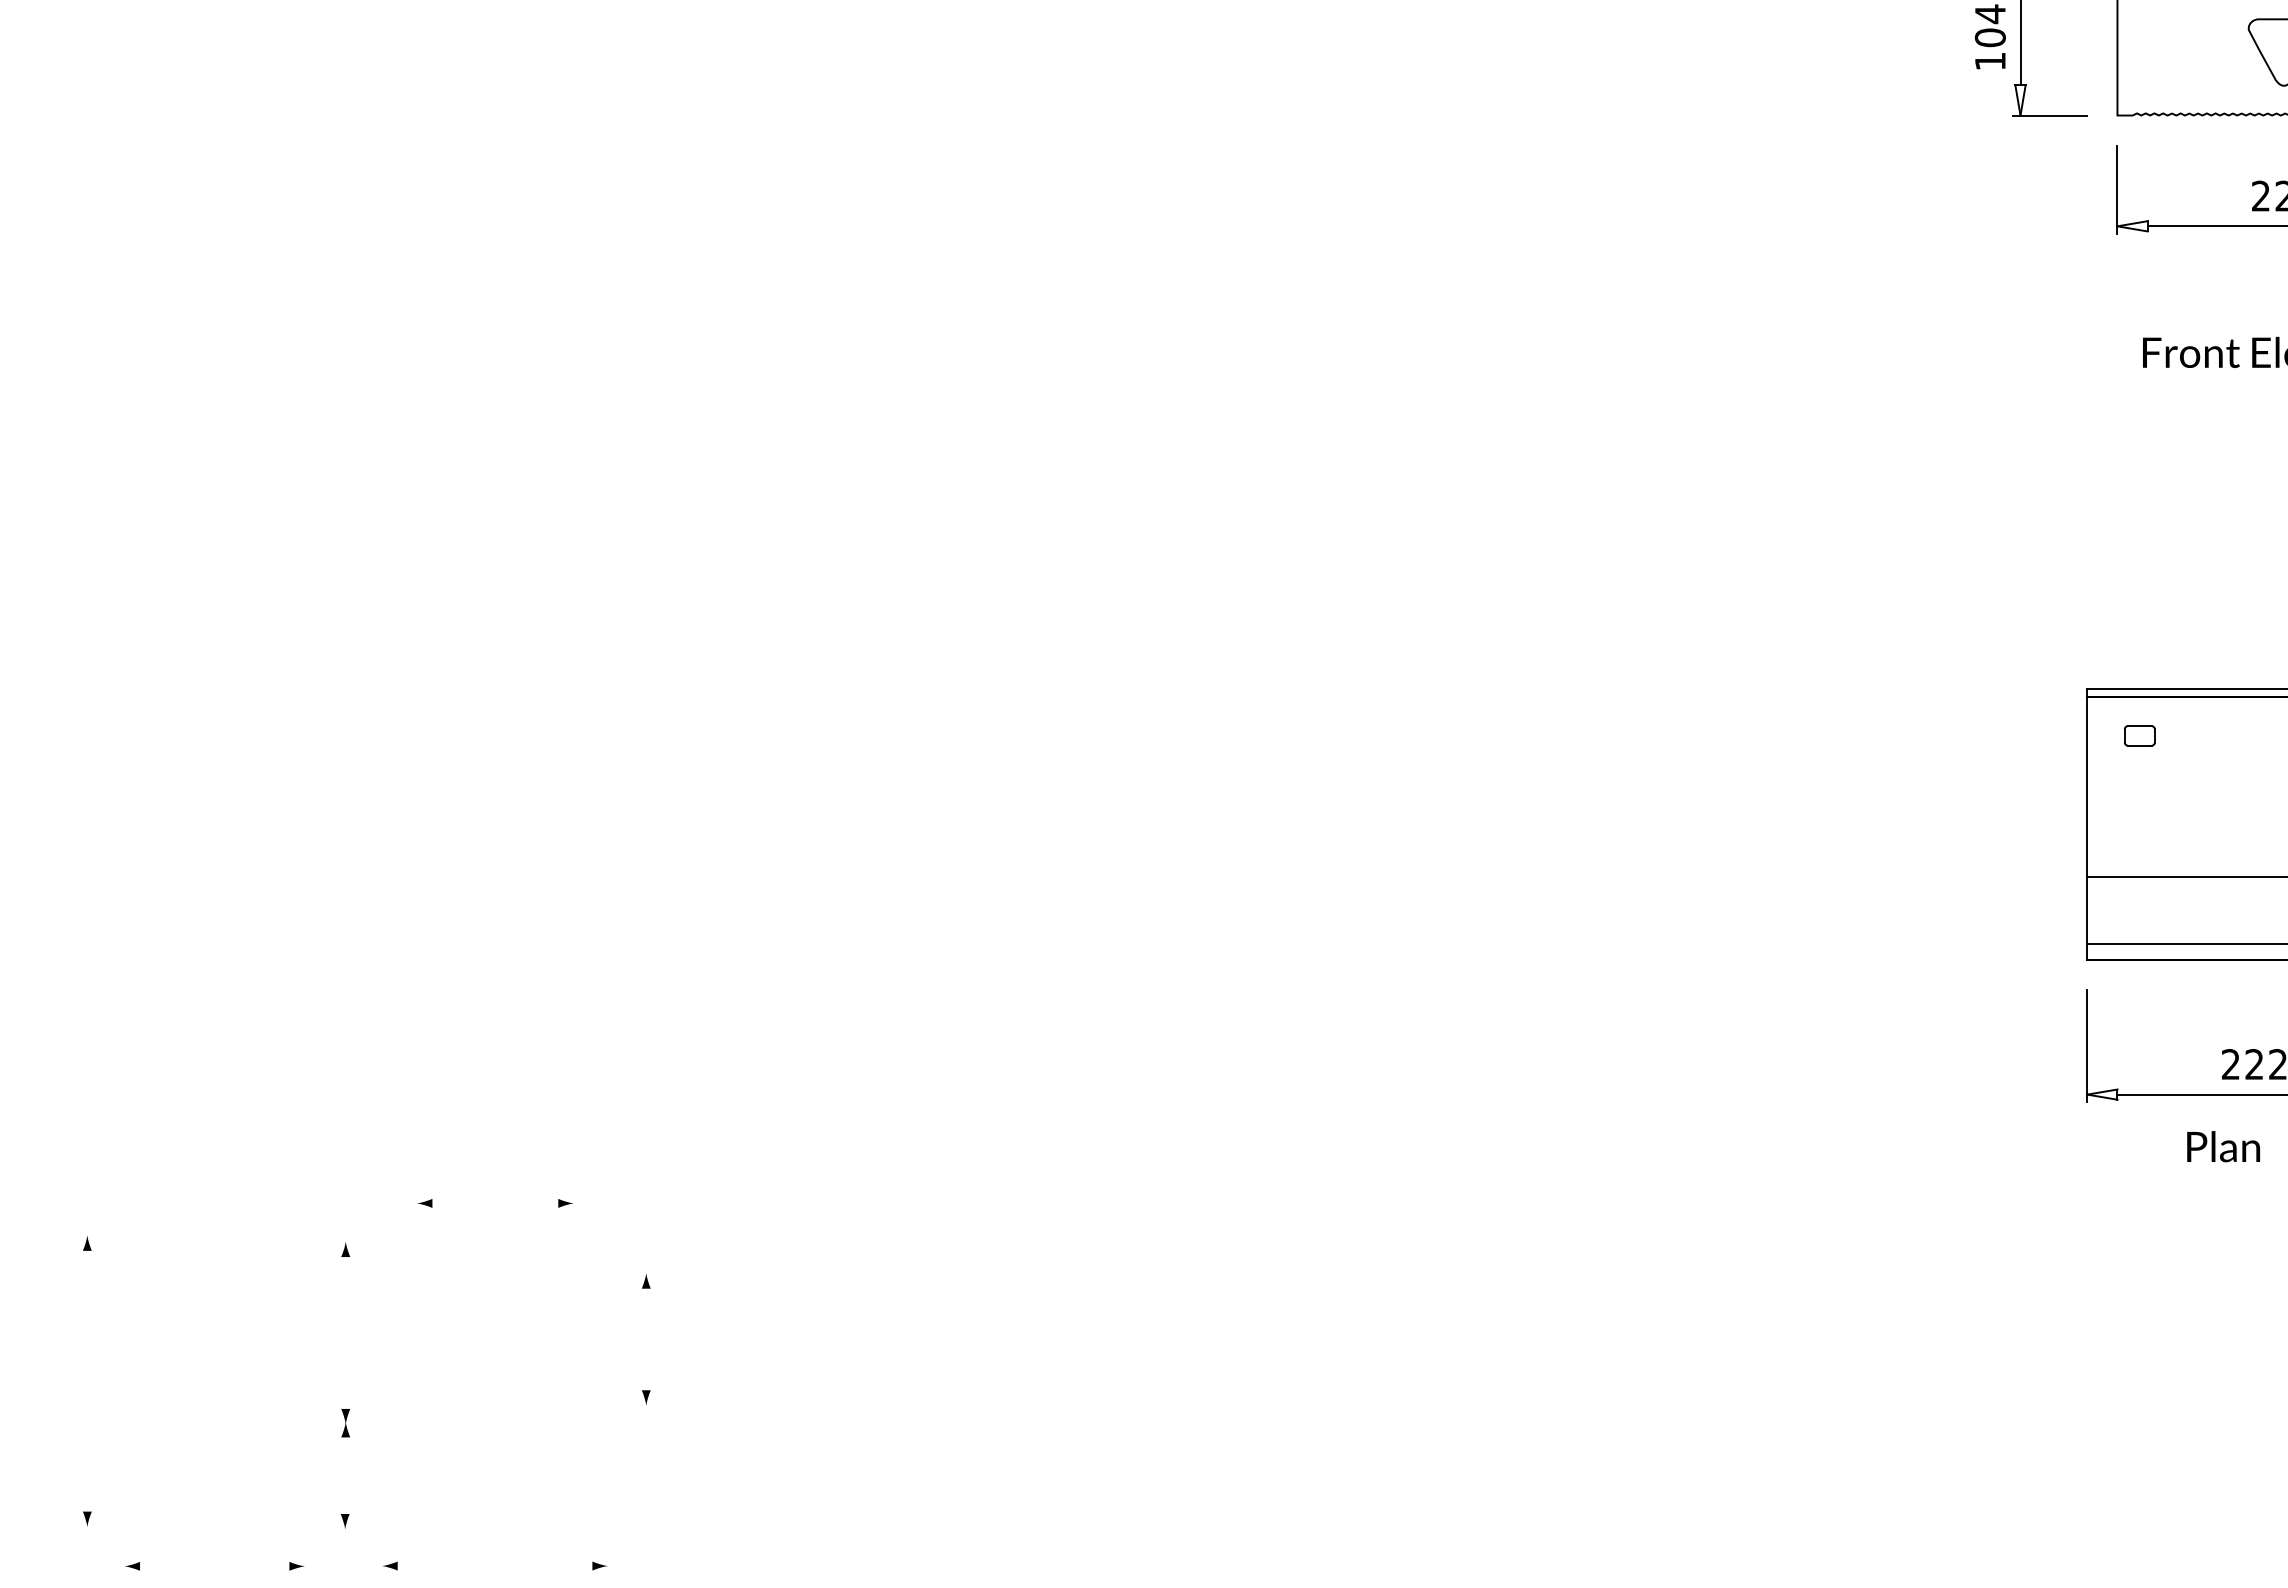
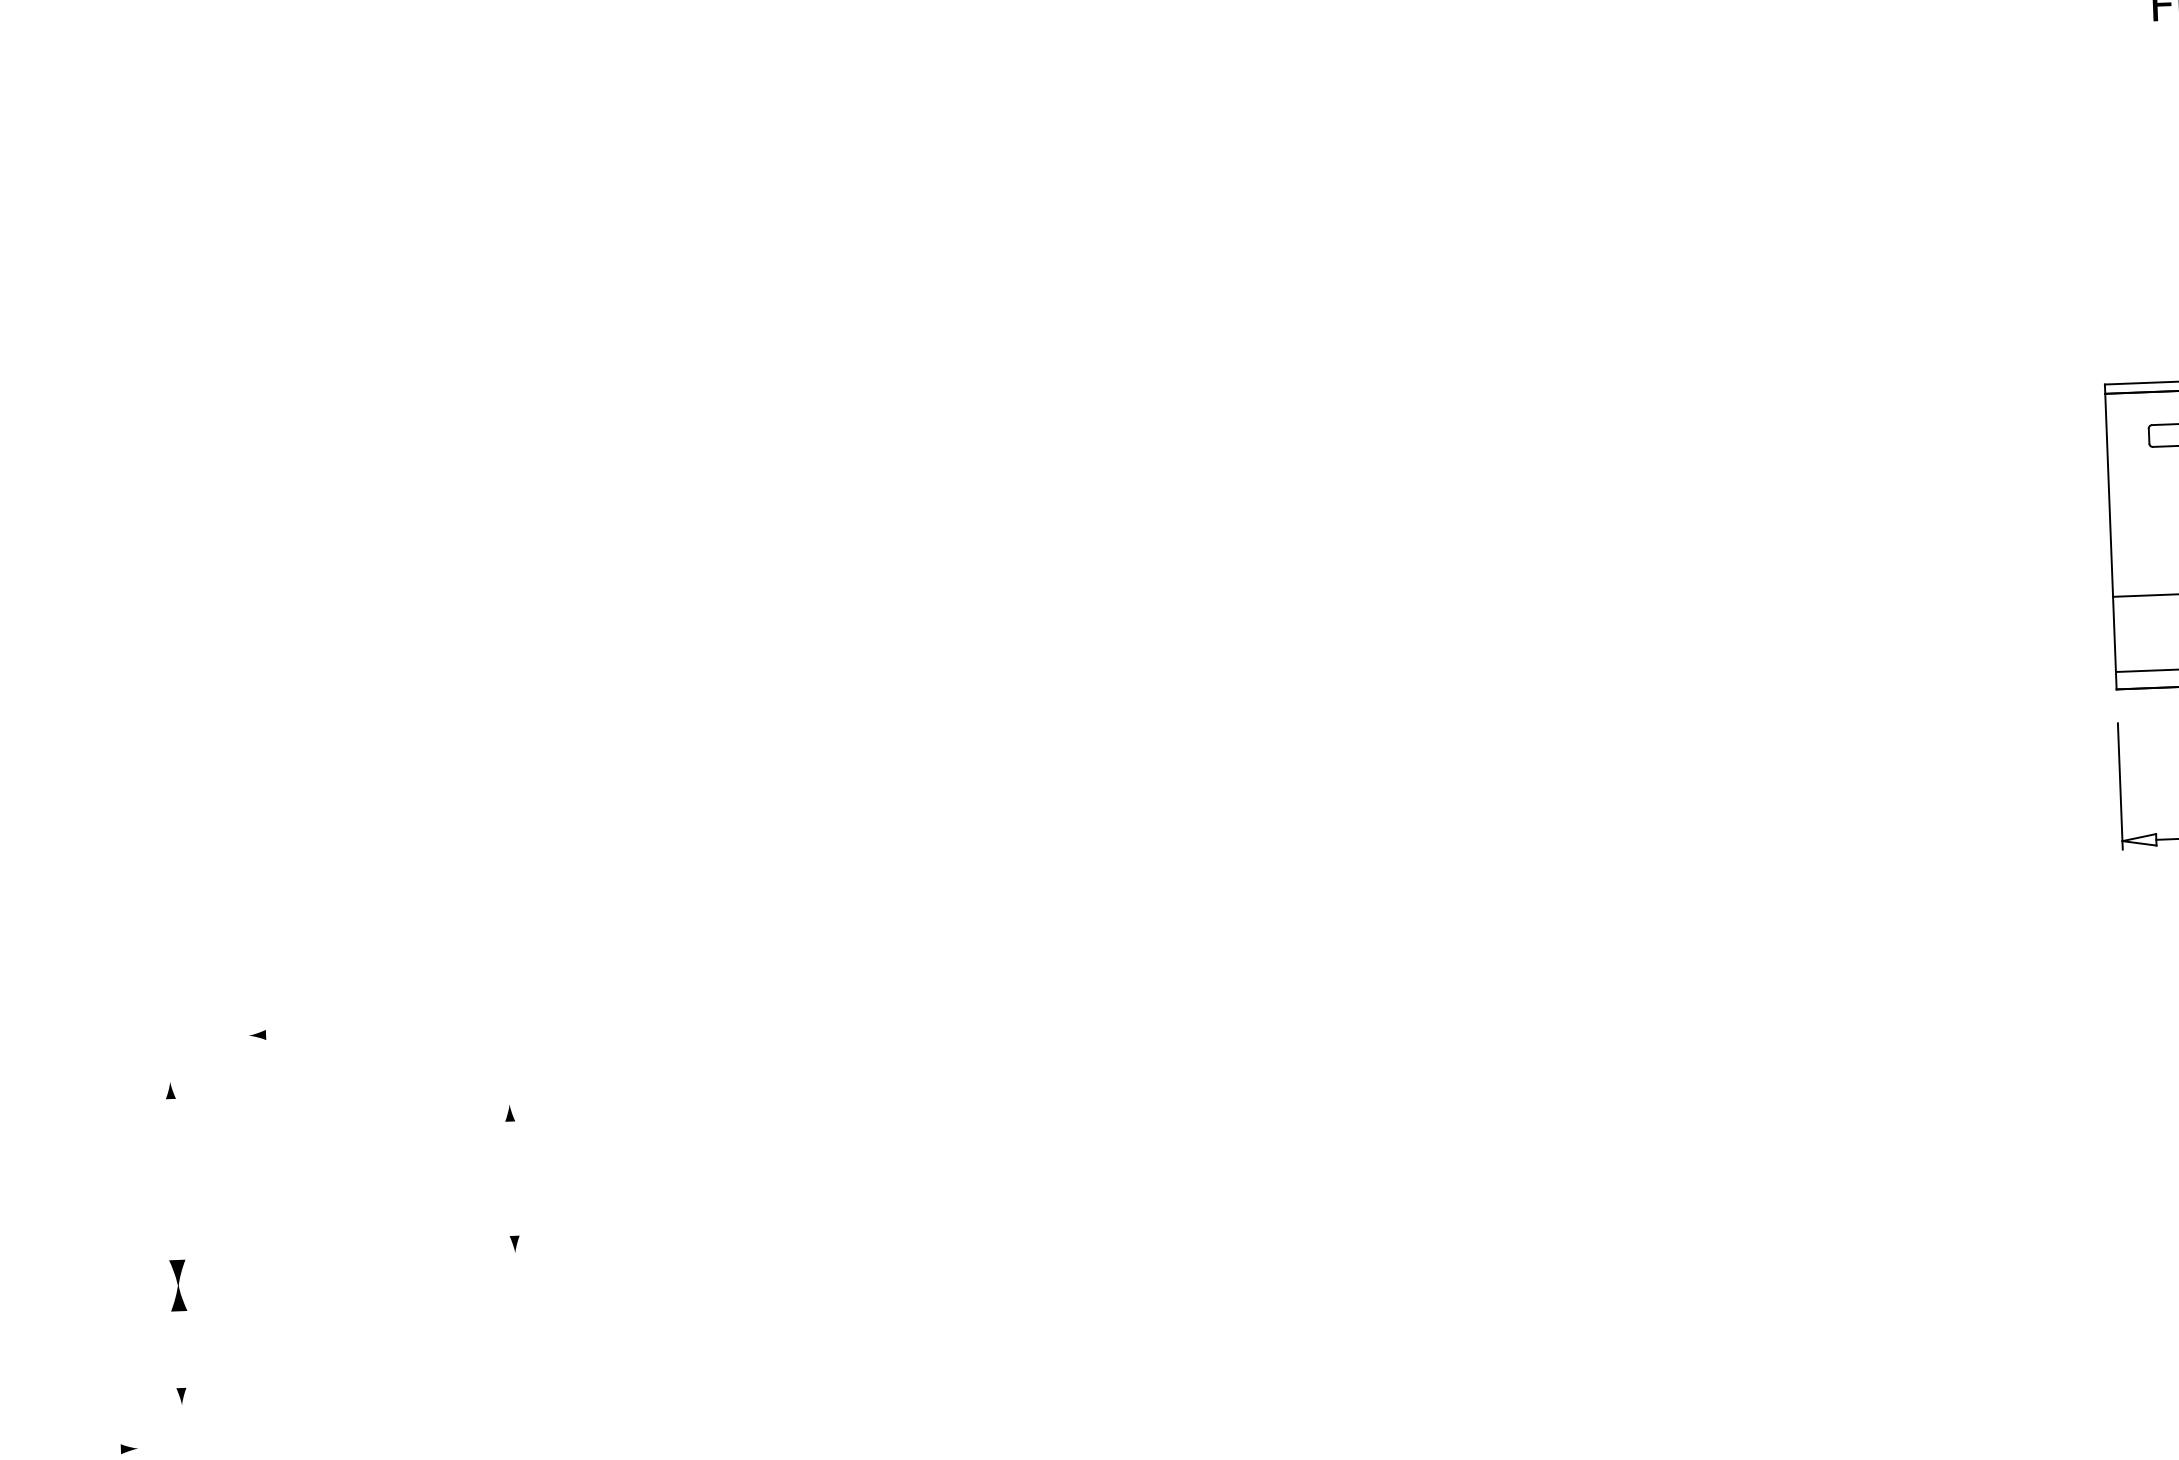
fill: (565, 1202) -> (415, 1028), removed
part: (345, 1423) -> (177, 1286), size x1.6
fill: (389, 1565) -> (233, 1444), removed
fill: (599, 1565) -> (469, 1434), removed

